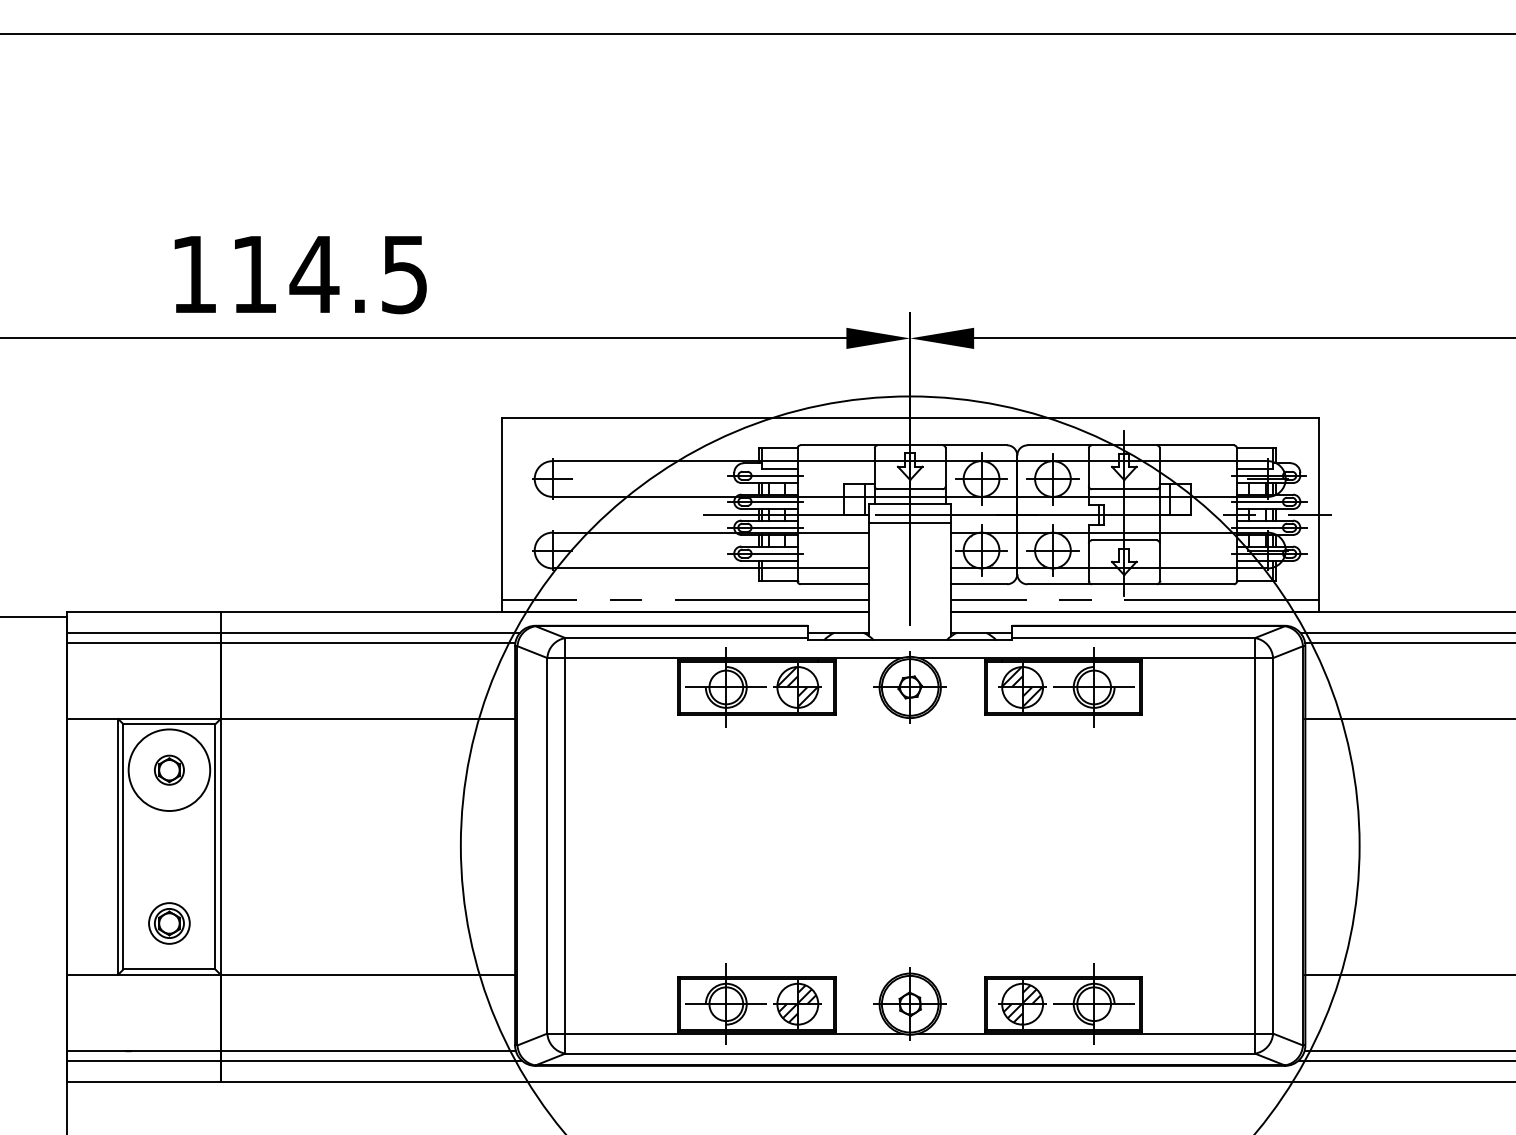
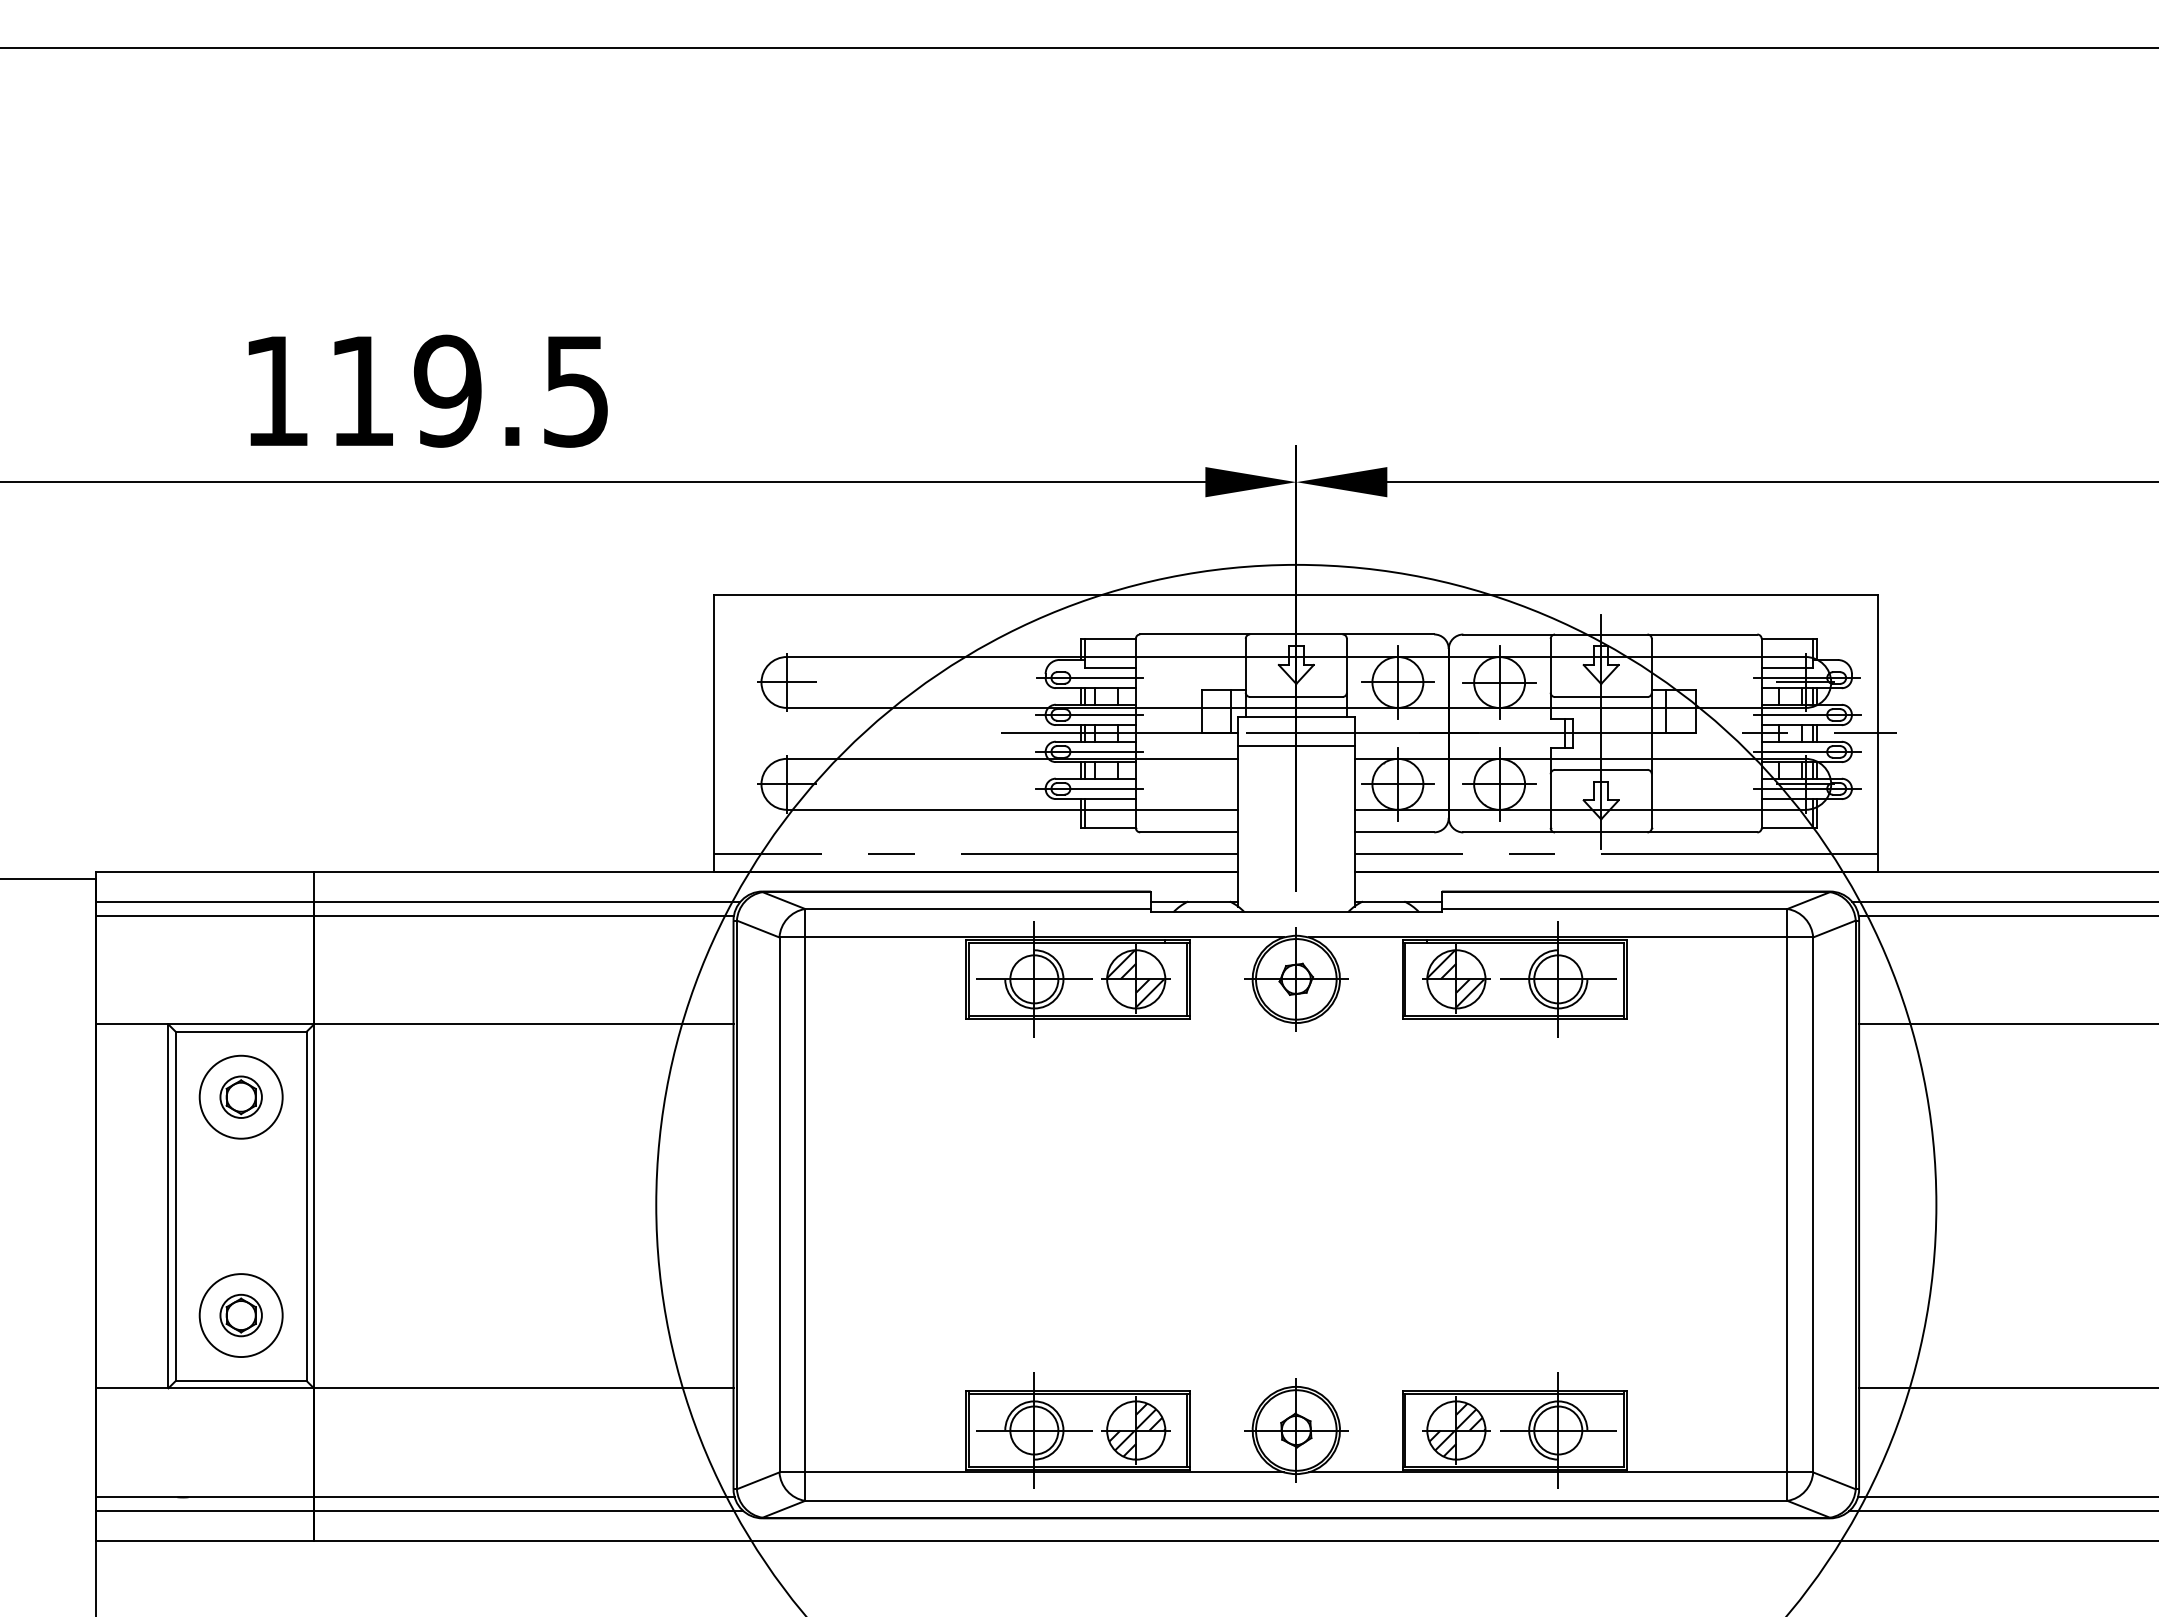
text: (314, 274) -> (447, 390), 114.5 -> 119.5
circle: (168, 769) -> (240, 1096), size x0.71
circle: (168, 923) -> (240, 1315), size x1.43

